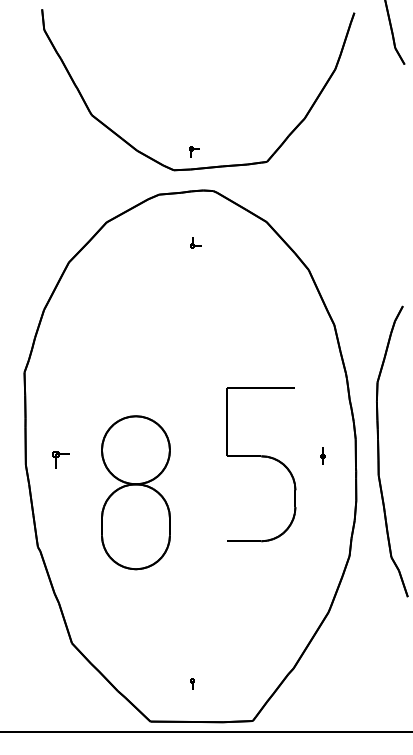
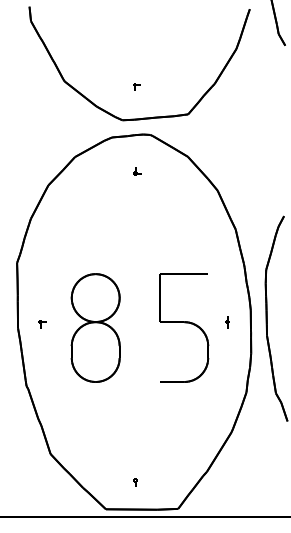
part: (194, 151) -> (137, 86), moved
part: (60, 459) -> (42, 324), size x0.62
part: (135, 492) -> (95, 327), moved

